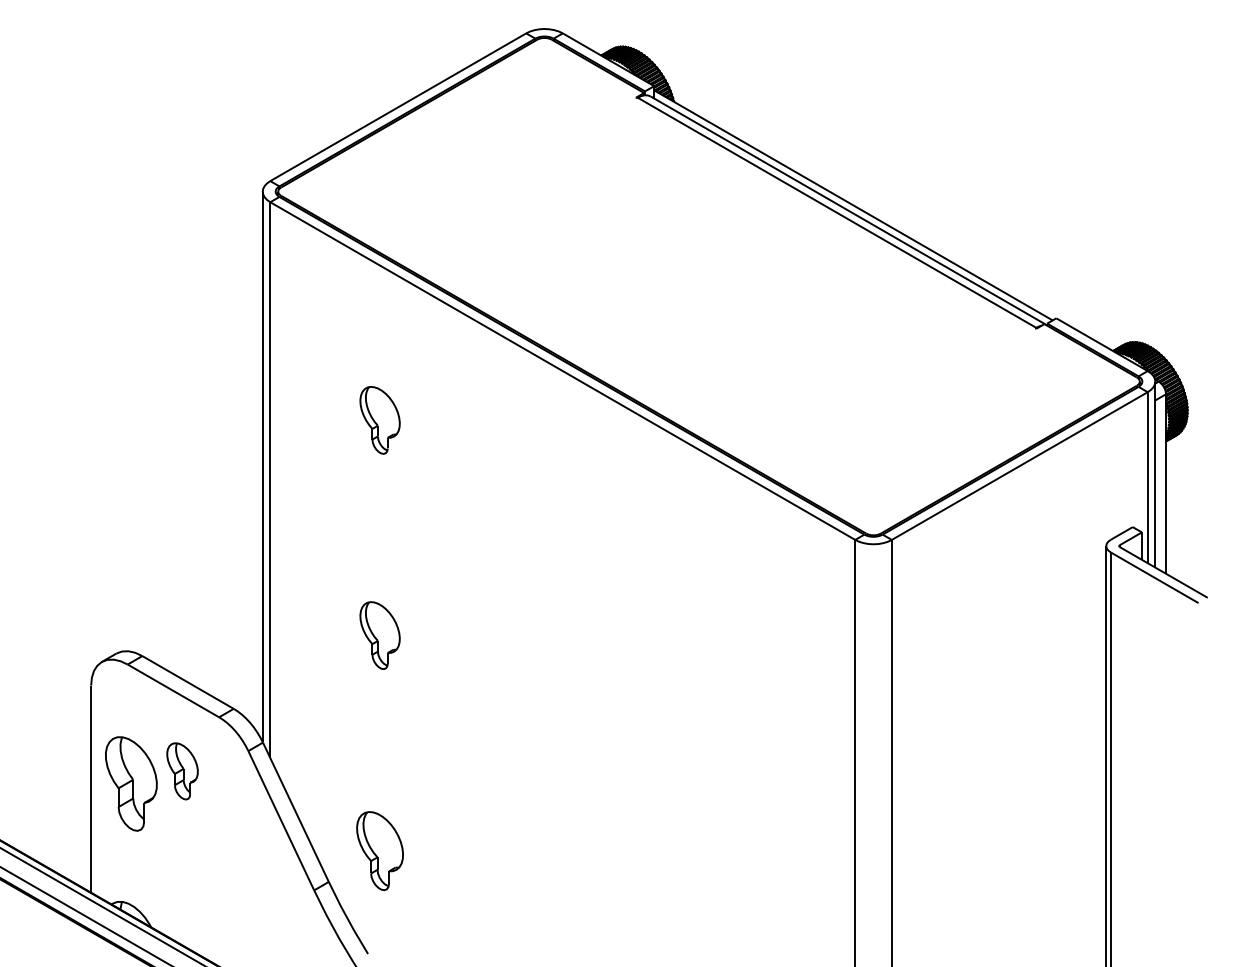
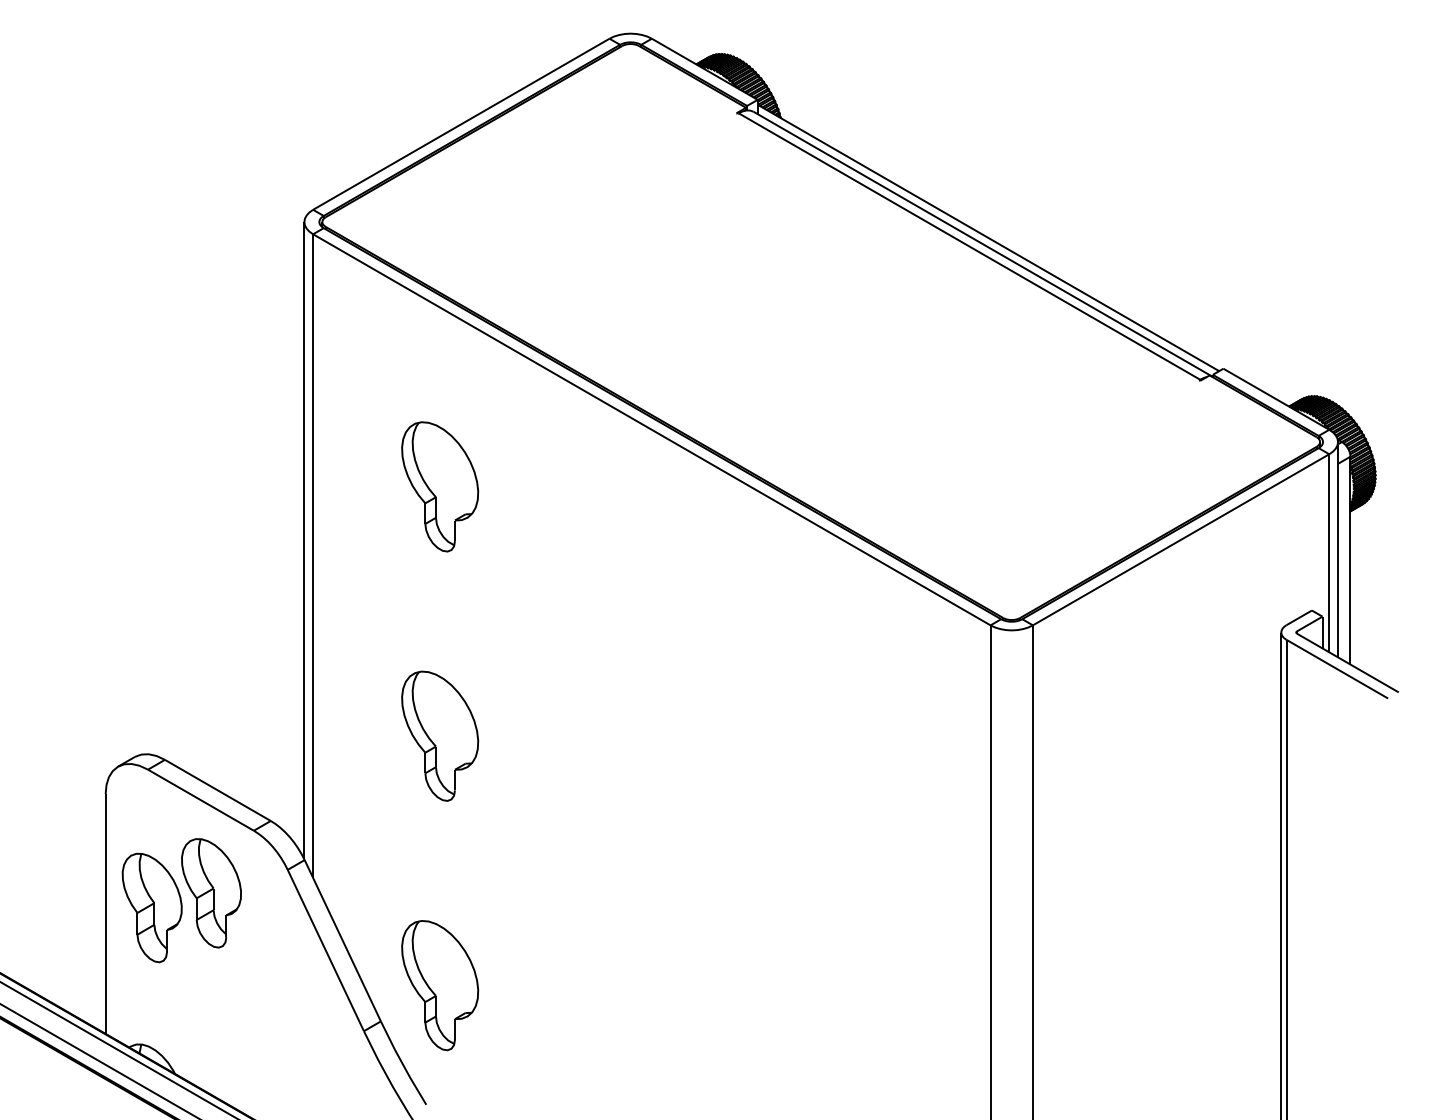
part: (380, 420) -> (440, 486), size x1.67
part: (380, 635) -> (440, 735), size x1.67
part: (182, 771) -> (211, 893), size x1.67
part: (380, 850) -> (440, 985), size x1.43

